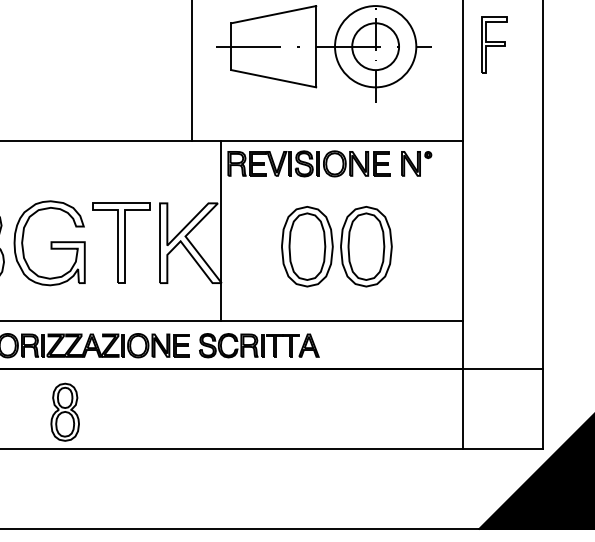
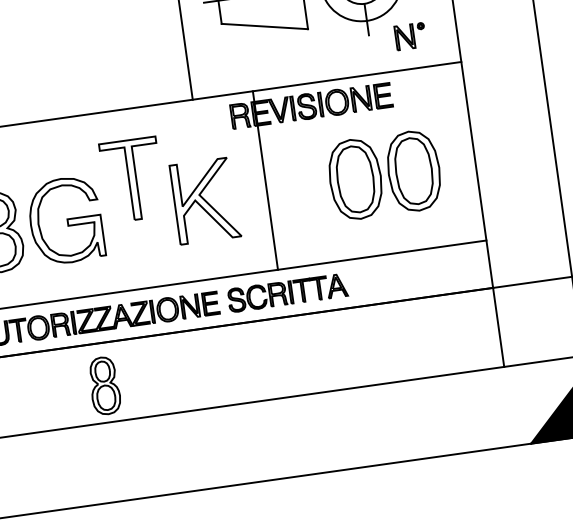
part: (416, 163) -> (410, 36), moved
line: (220, 231) -> (265, 180), moved
part: (121, 242) -> (132, 179), moved
part: (336, 246) -> (384, 175), moved

